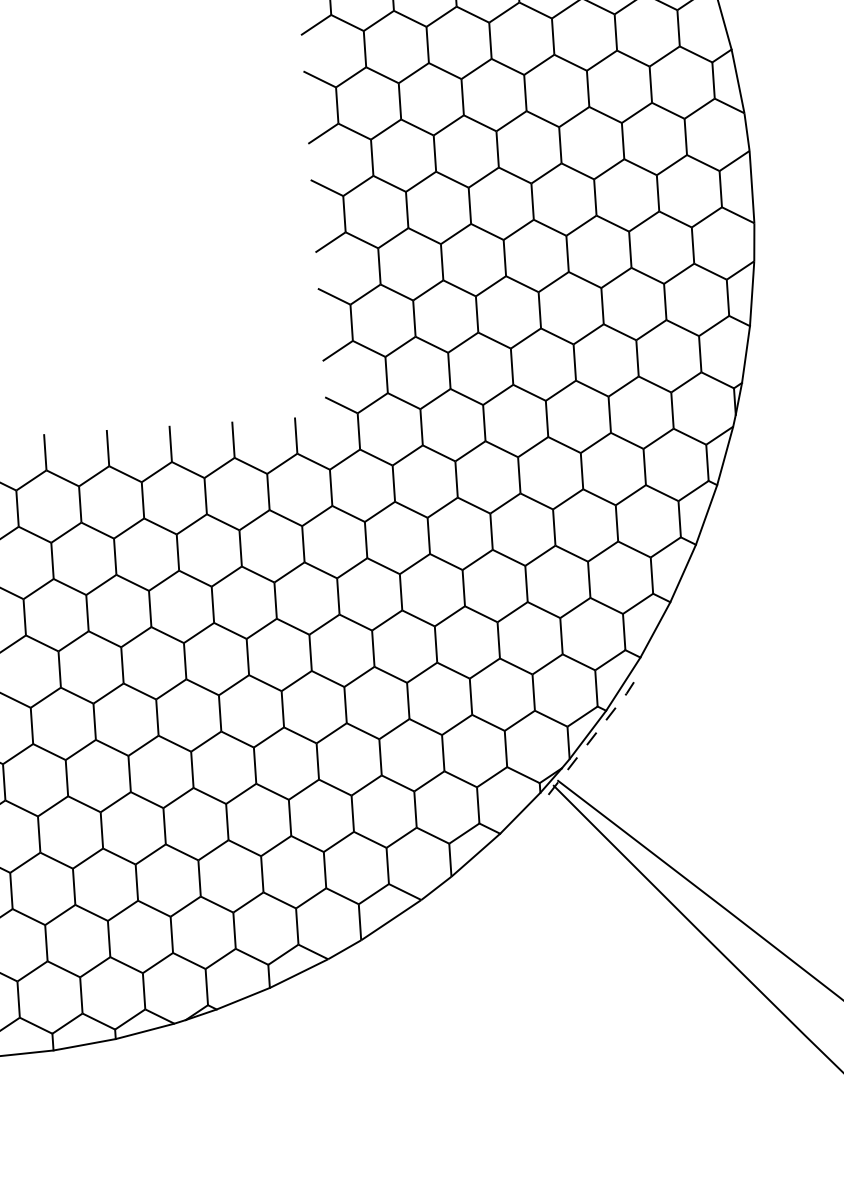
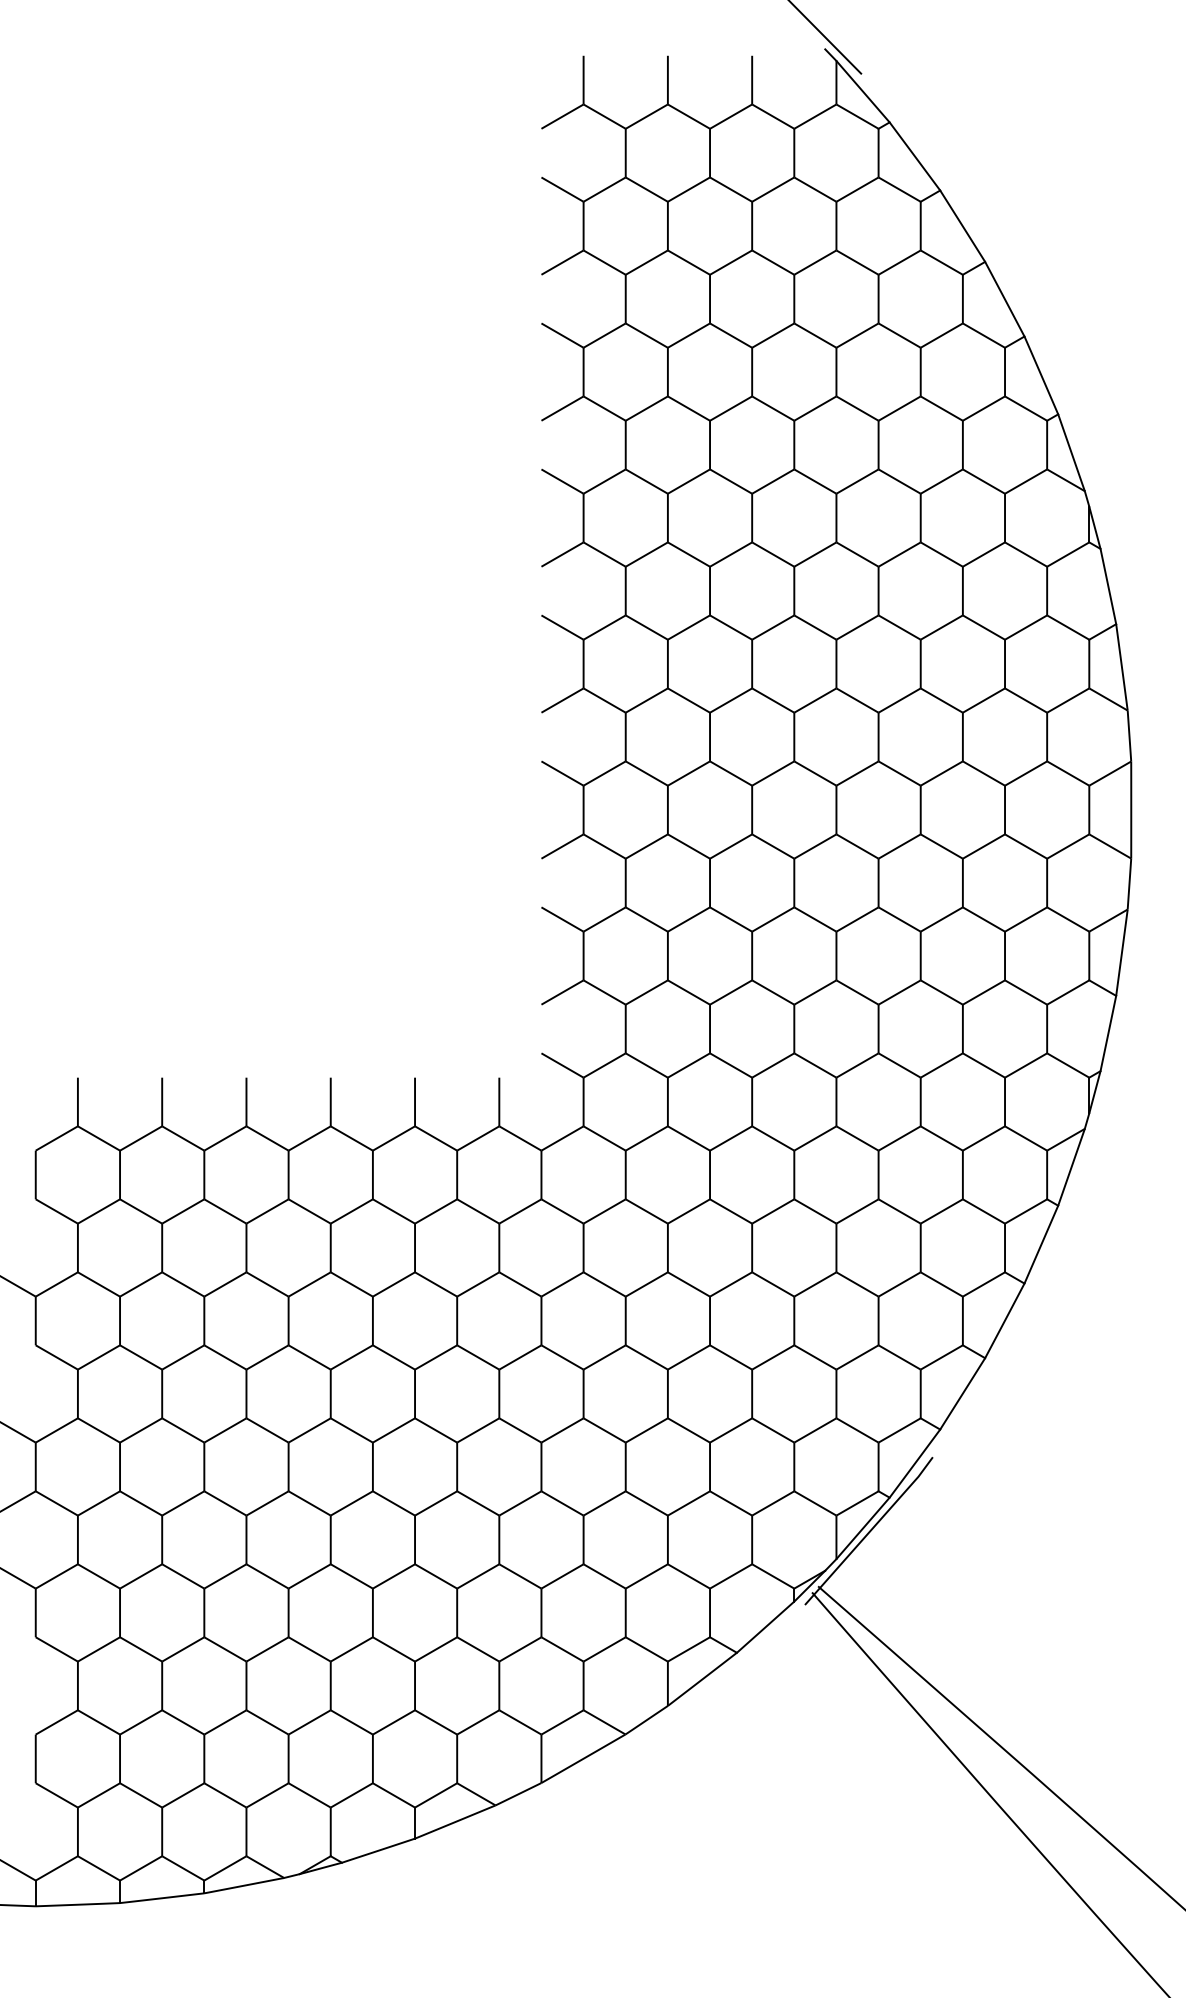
line: (593, 736) -> (870, 1531), dashed -> solid

